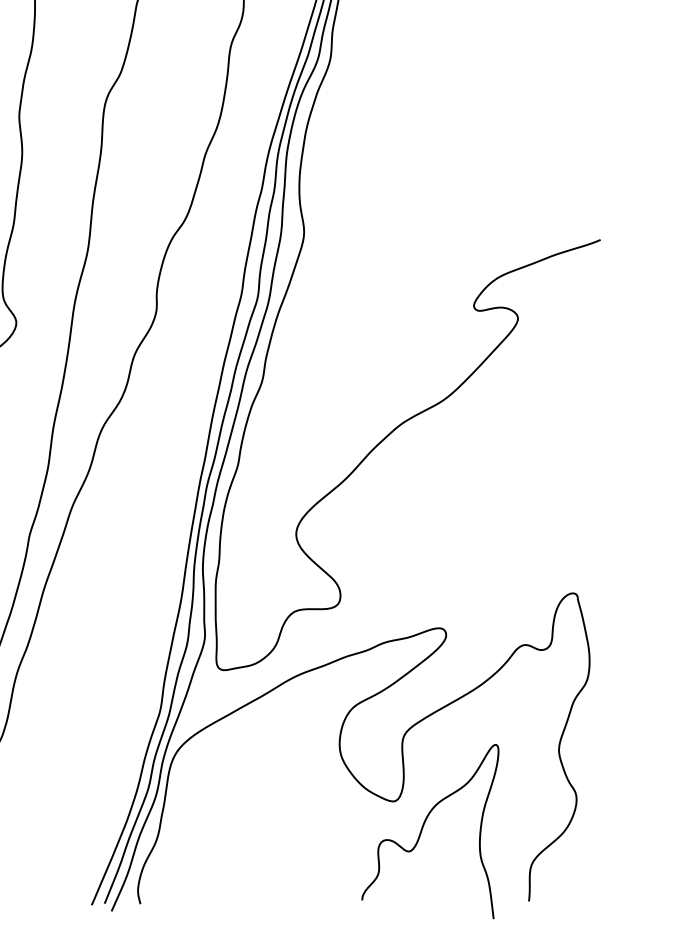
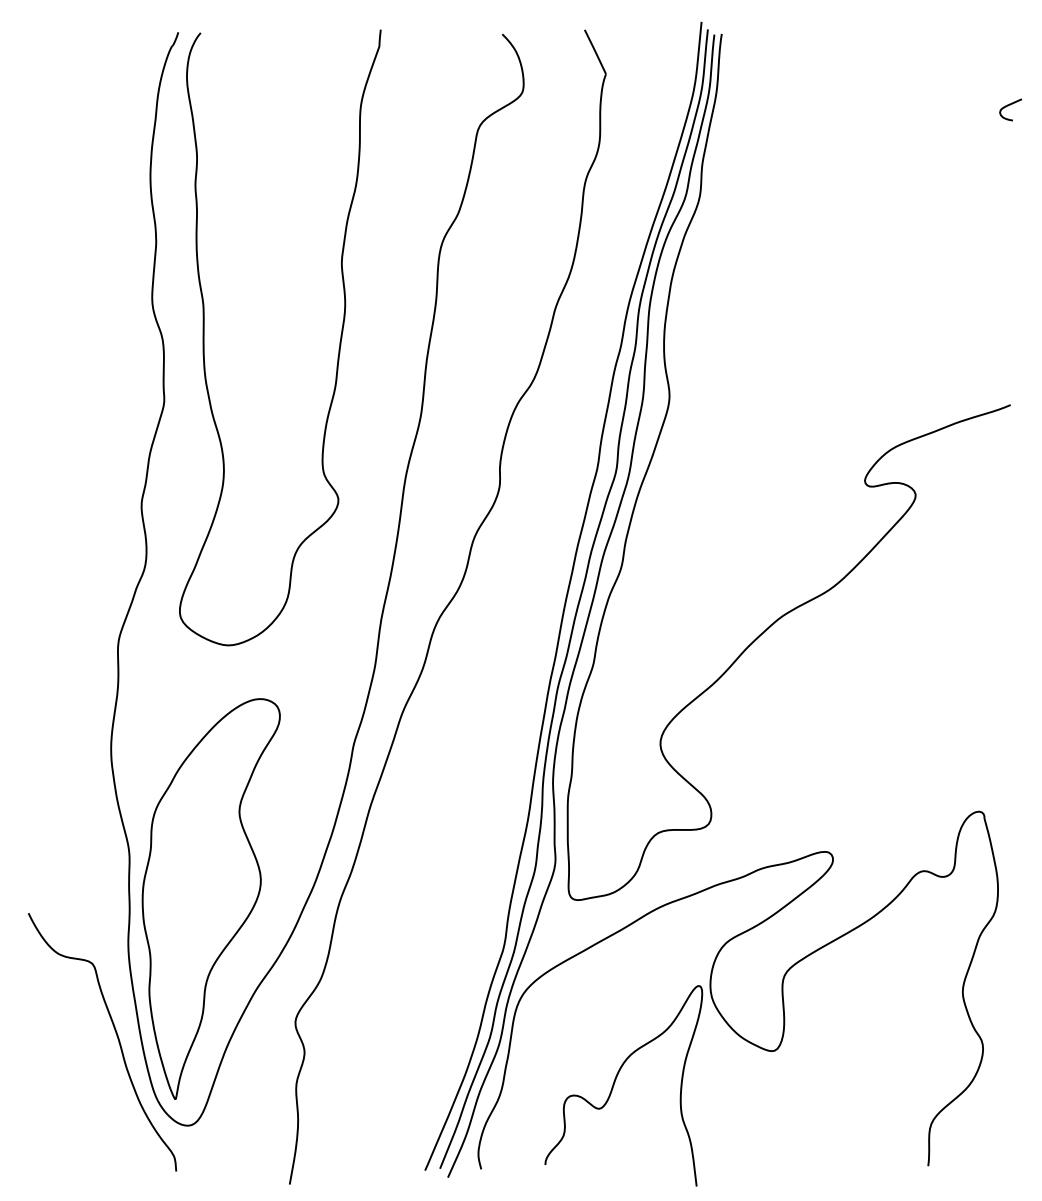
curve: (423, 828) -> (615, 1082), moved

